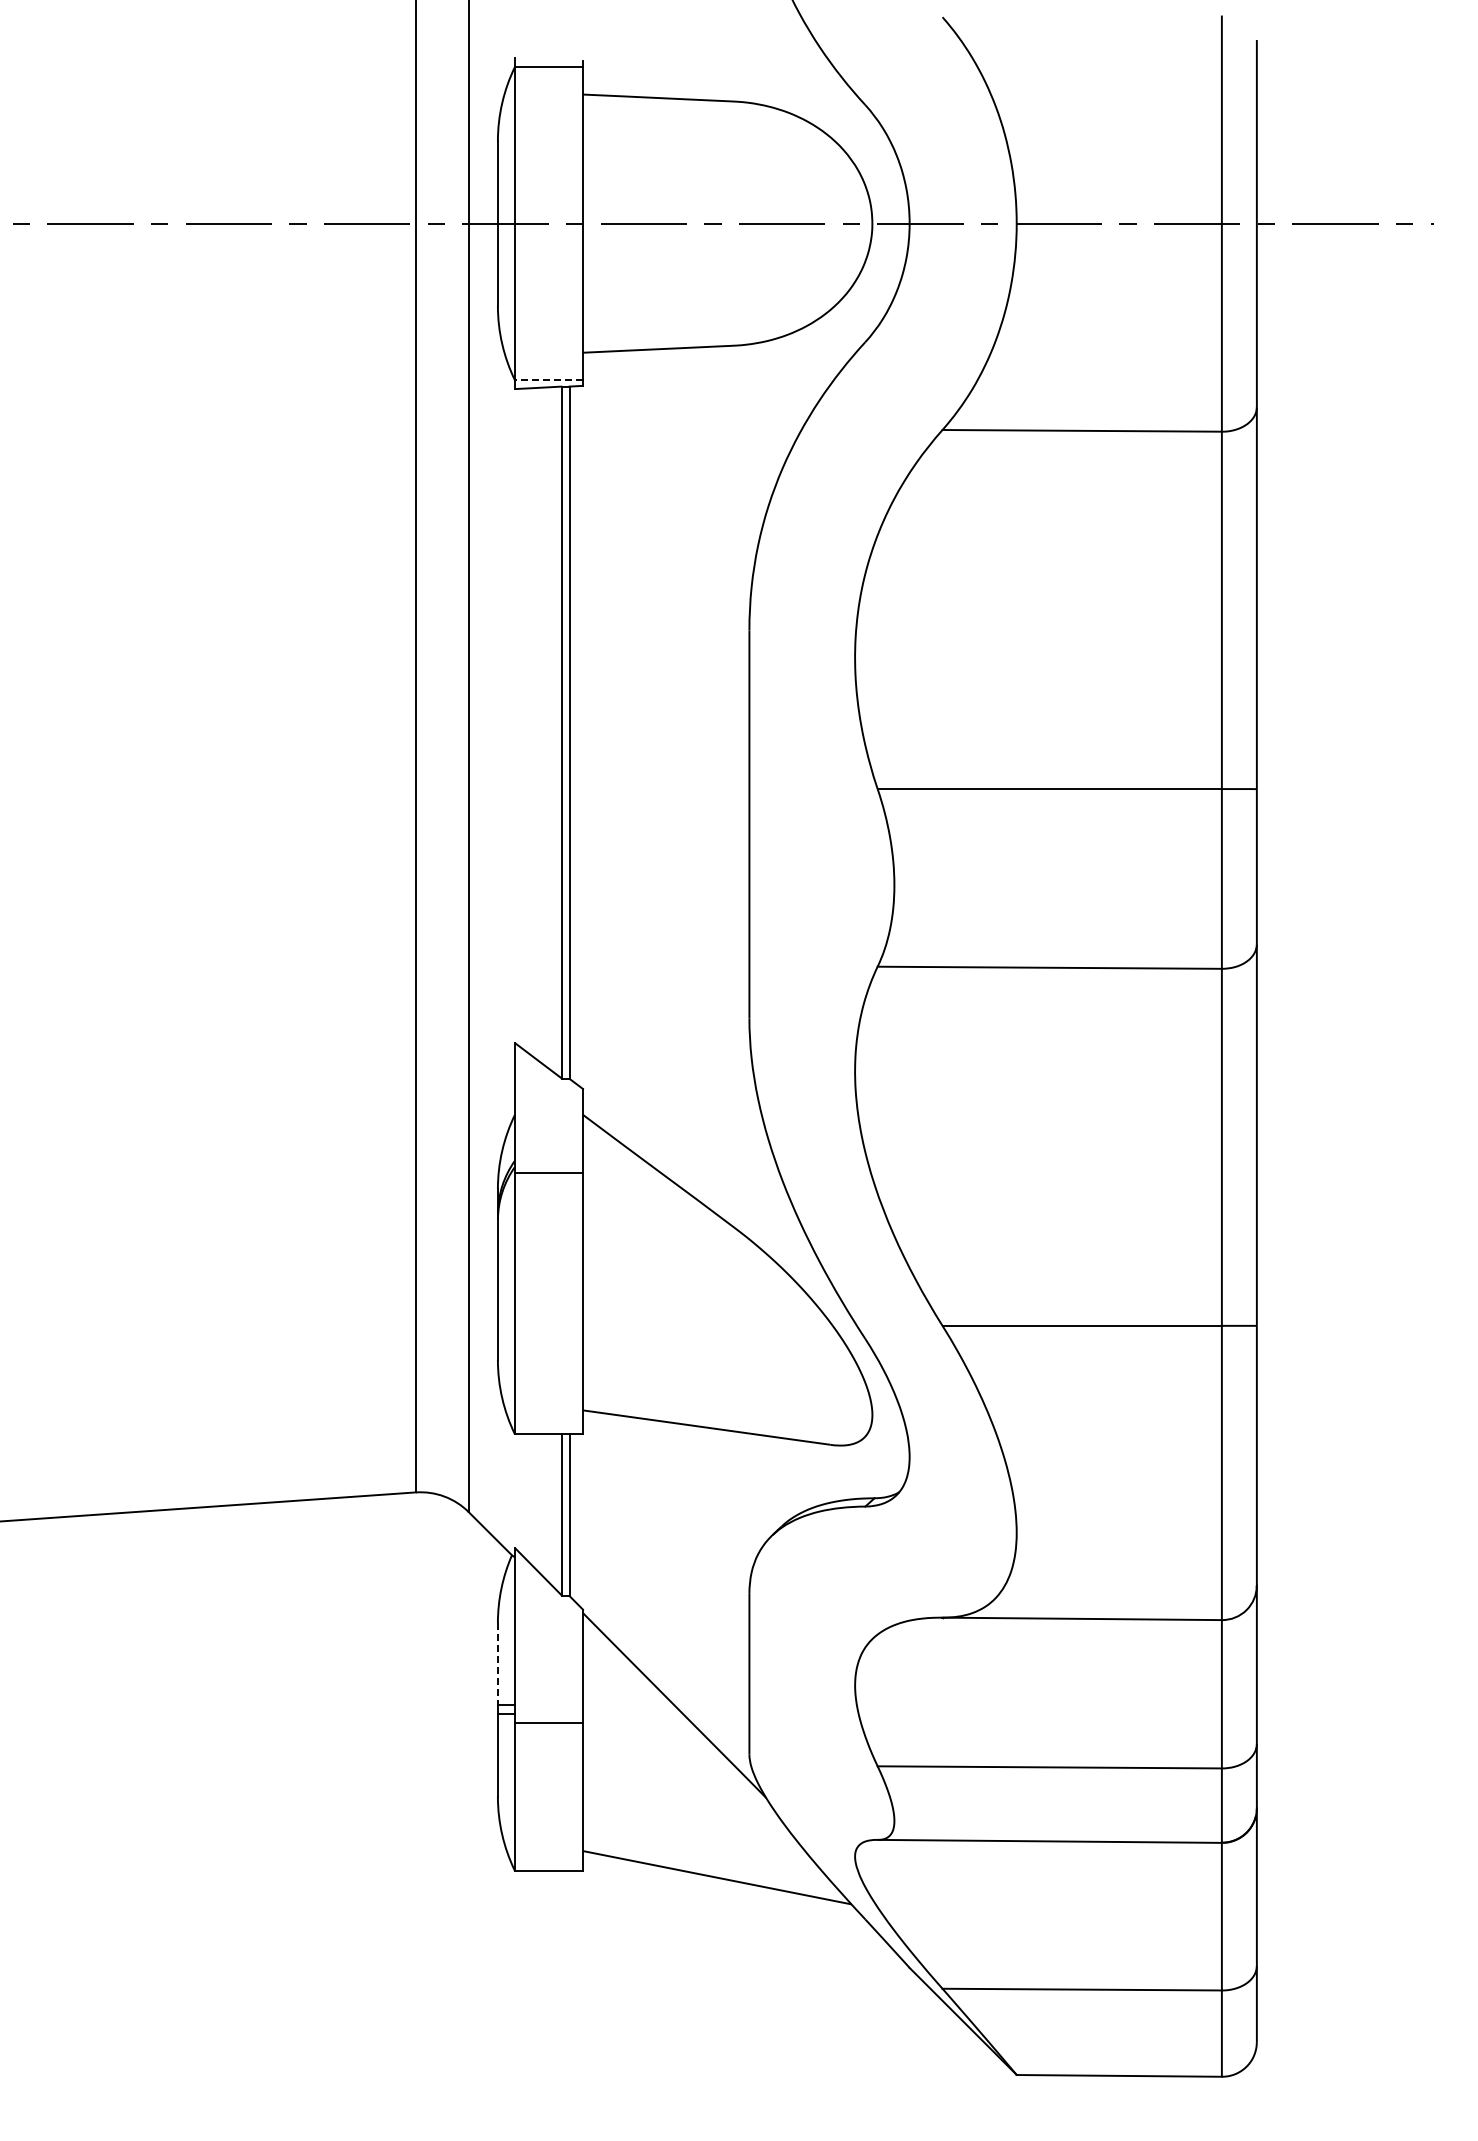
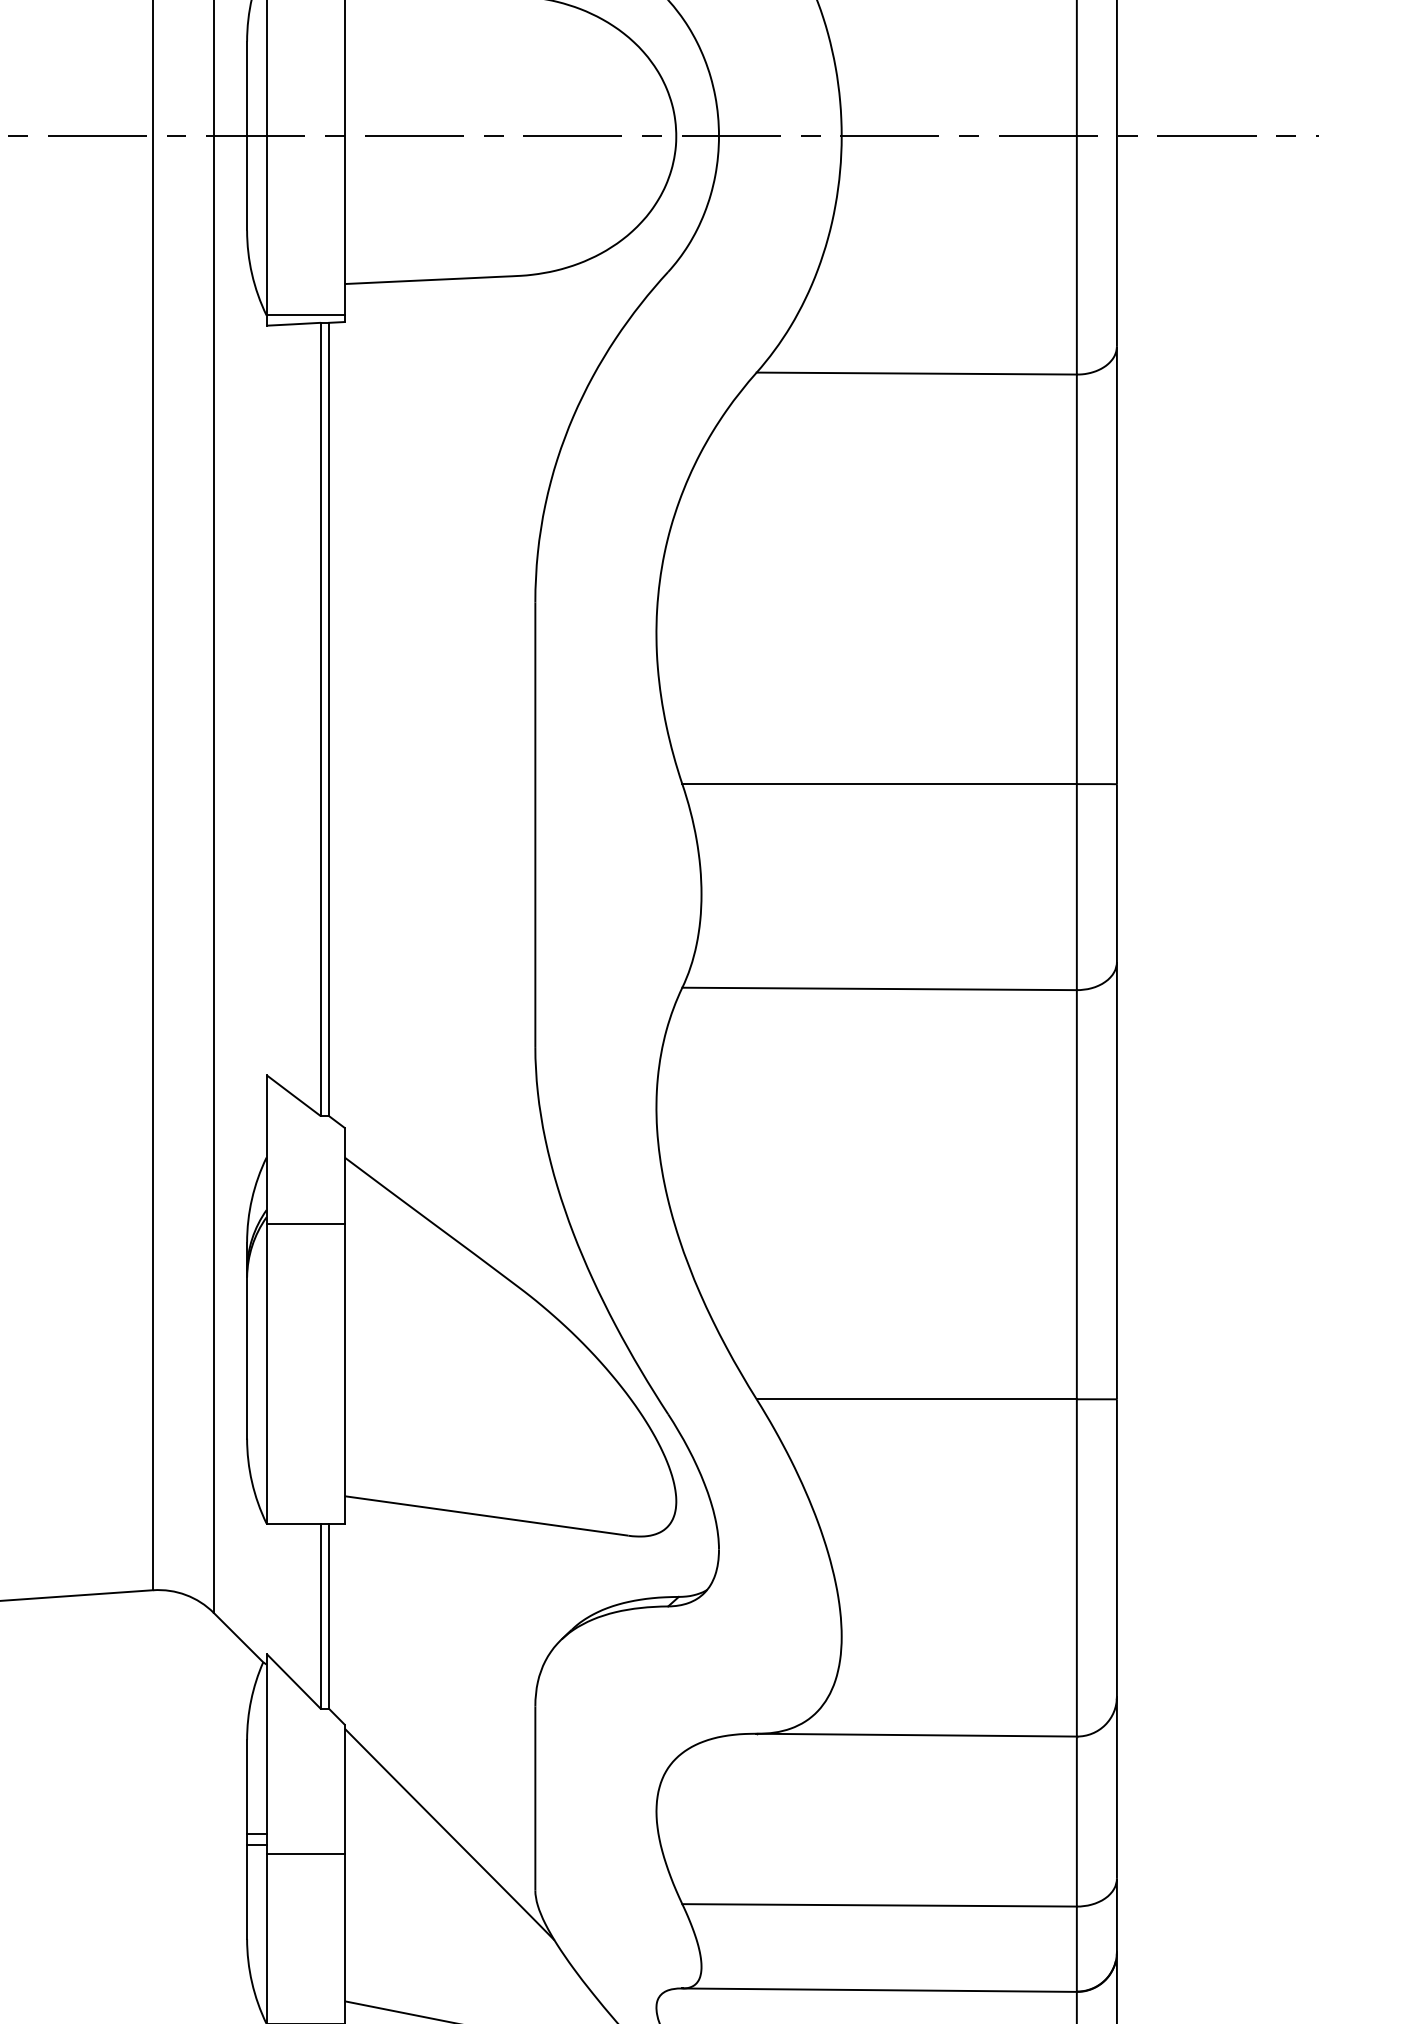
line: (548, 379) -> (305, 314), dashed -> solid
line: (497, 1664) -> (246, 1787), dashed -> solid

